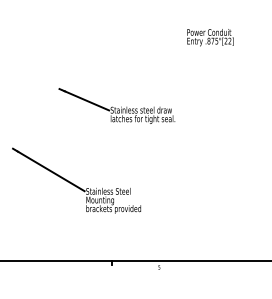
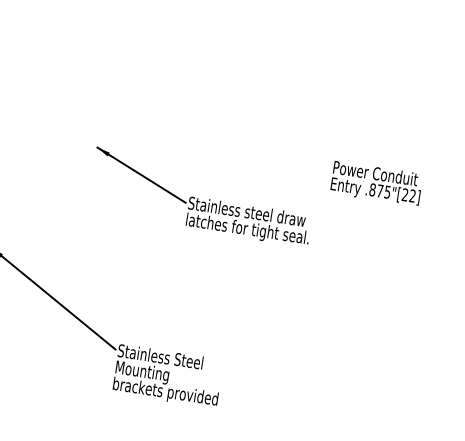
text: (210, 37) -> (376, 183), moved

